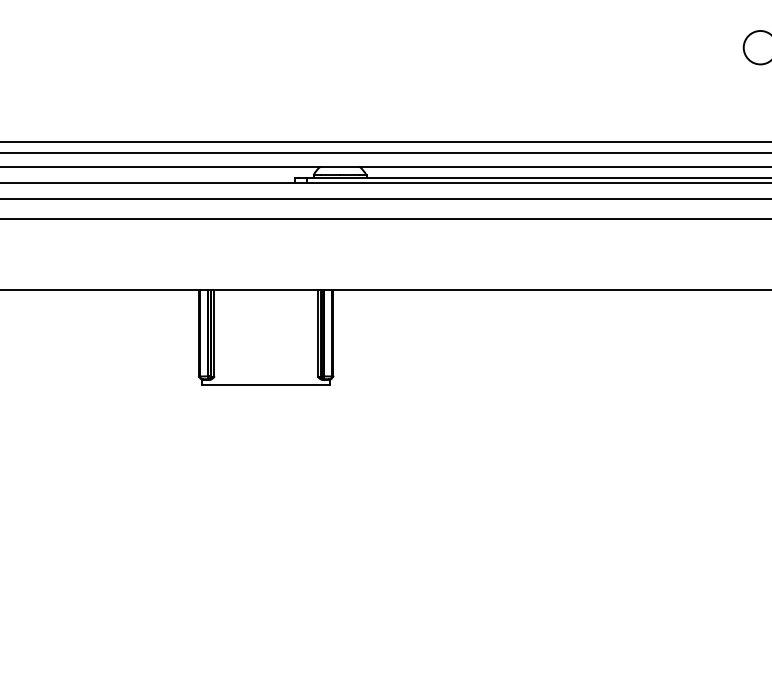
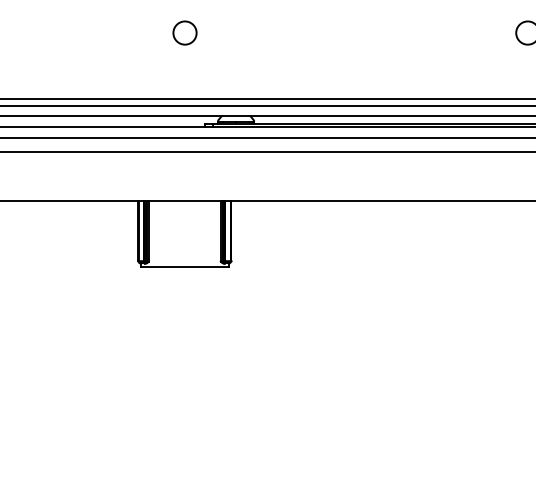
circle: (265, 46) -> (184, 32), added

